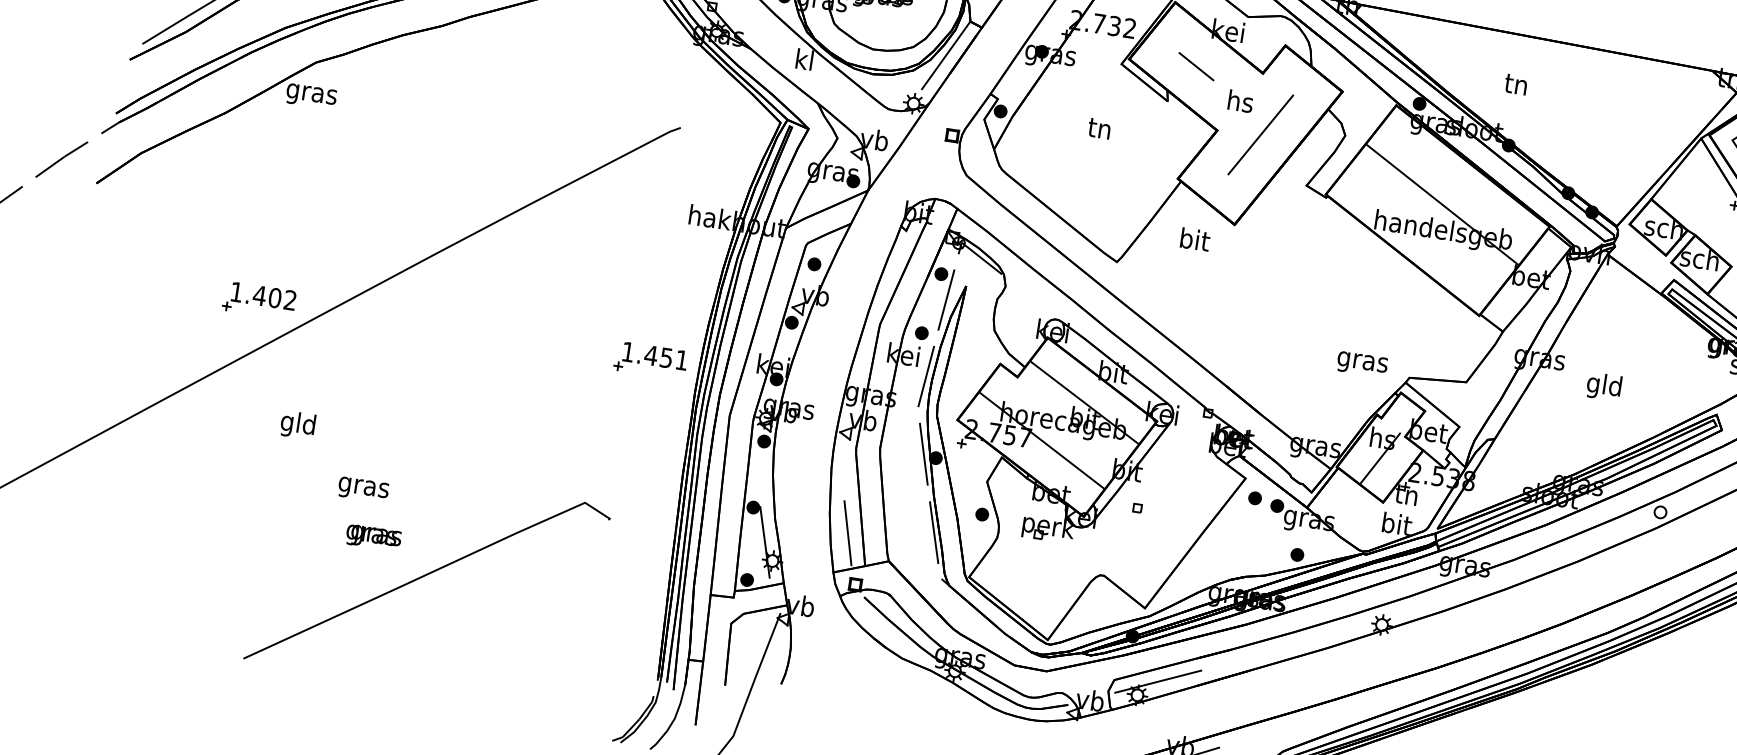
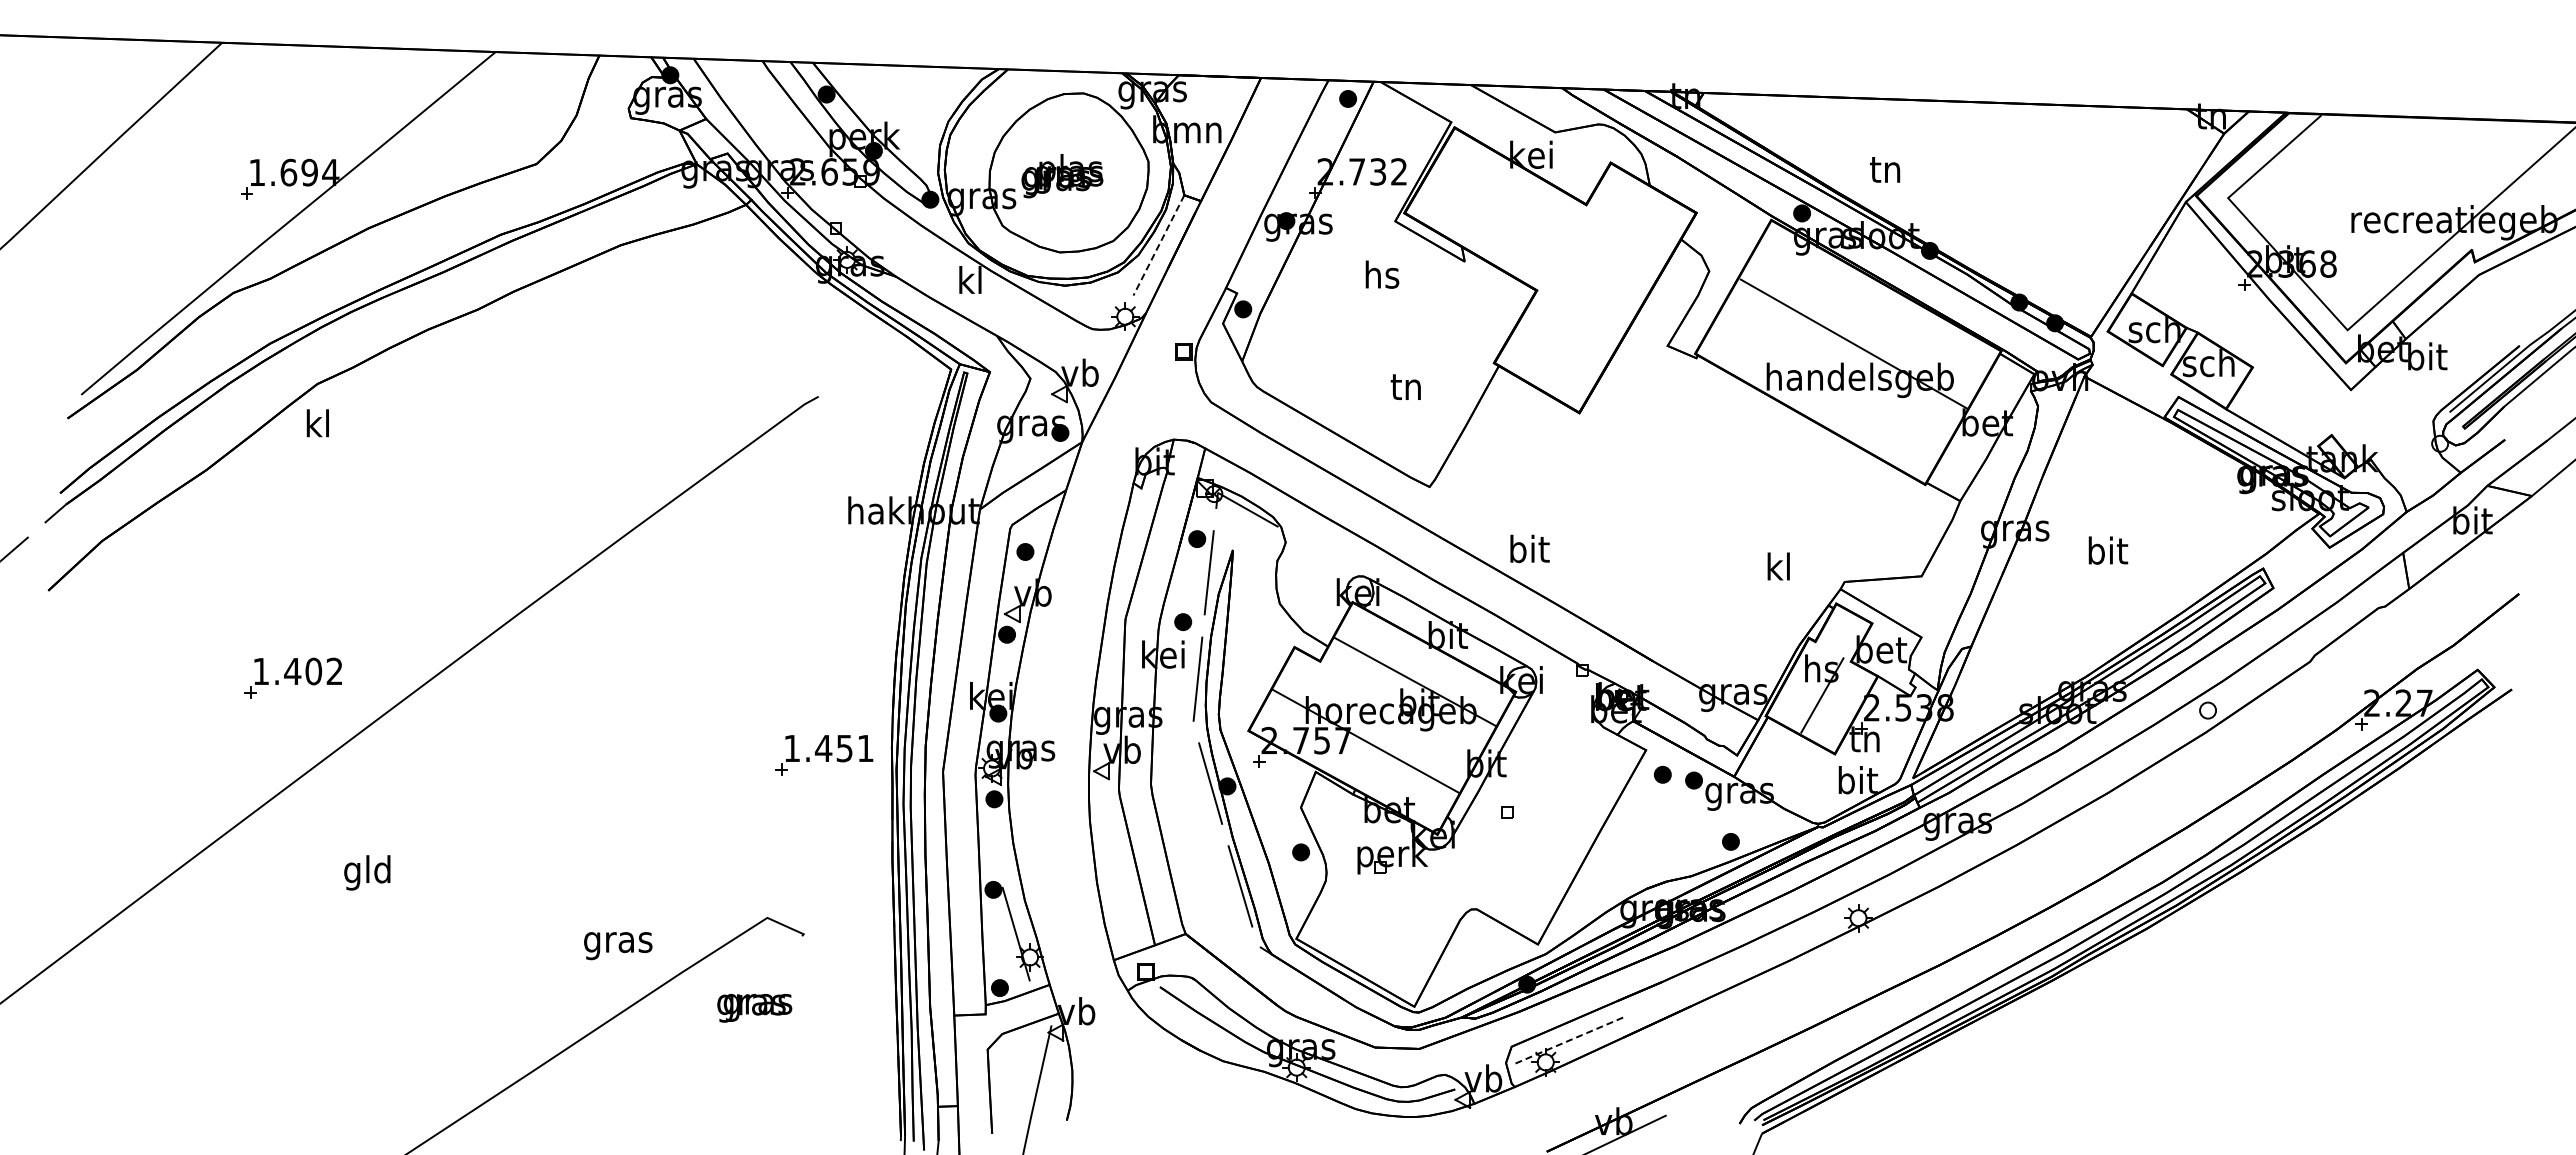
line: (945, 55) -> (1158, 245), solid -> dashed
line: (1196, 66) -> (1495, 209), removed
text: (1516, 84) -> (1885, 169), moved
text: (311, 93) -> (317, 426), gras -> kl
text: (1240, 101) -> (1382, 274), moved
text: (1099, 128) -> (1405, 386), moved
line: (1260, 134) -> (1595, 287), removed
text: (1195, 239) -> (1529, 548), moved
part: (258, 300) -> (292, 677), moved
part: (651, 360) -> (824, 755), moved
text: (1362, 361) -> (1778, 569), gras -> kl
text: (1603, 386) -> (2106, 553), gld -> bit
text: (363, 490) -> (618, 946), moved
line: (848, 533) -> (1125, 904), removed
text: (373, 537) -> (754, 1007), moved
line: (1158, 681) -> (1571, 1039), solid -> dashed

